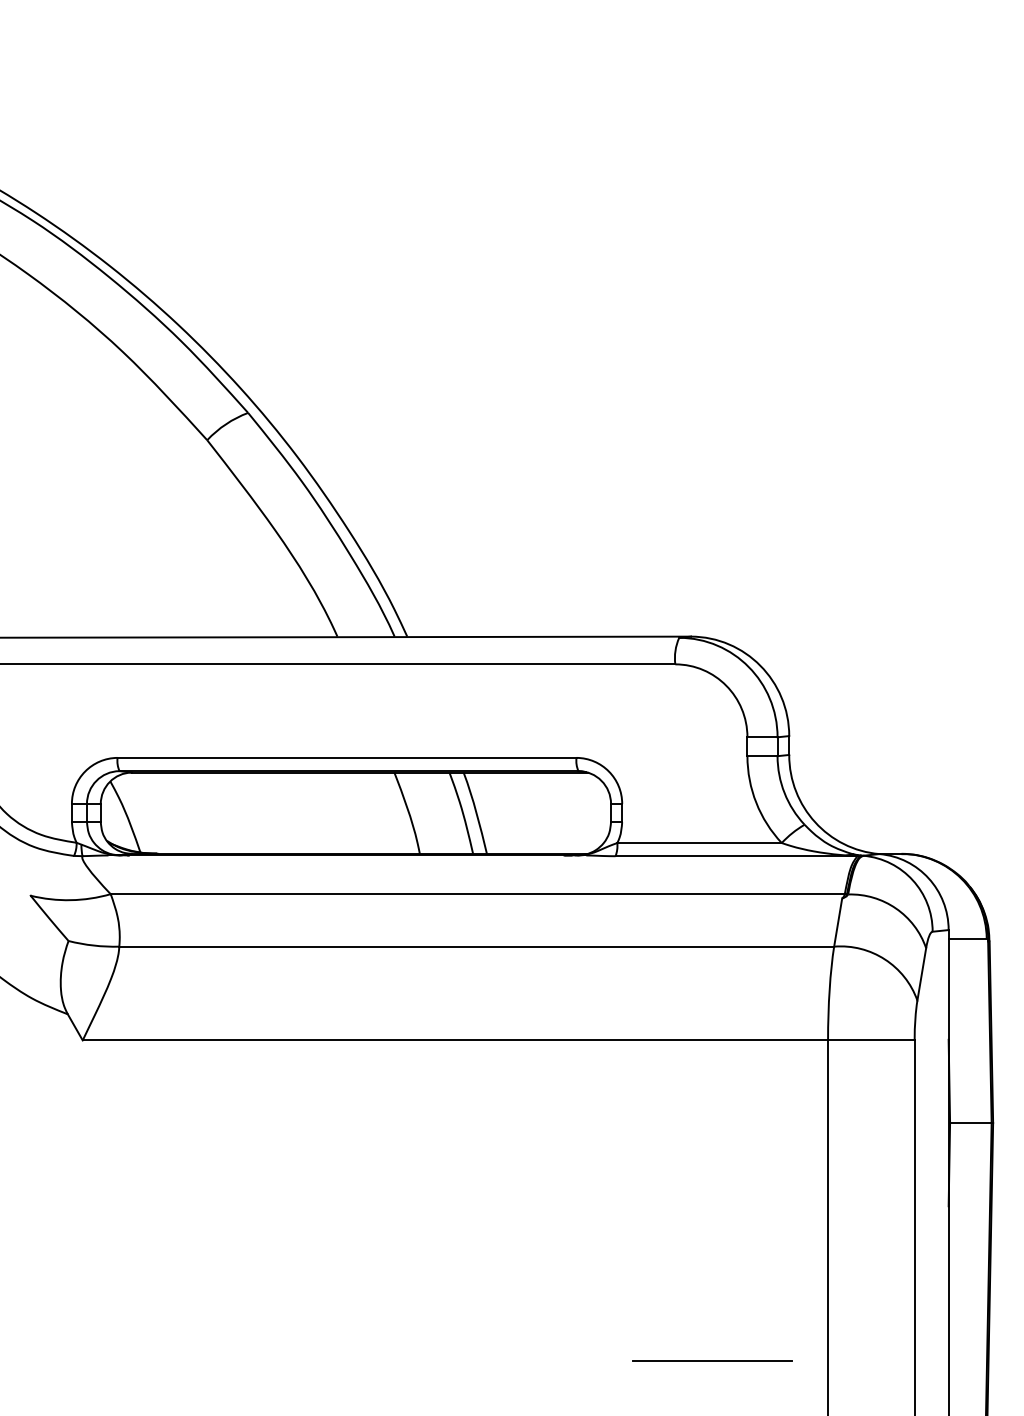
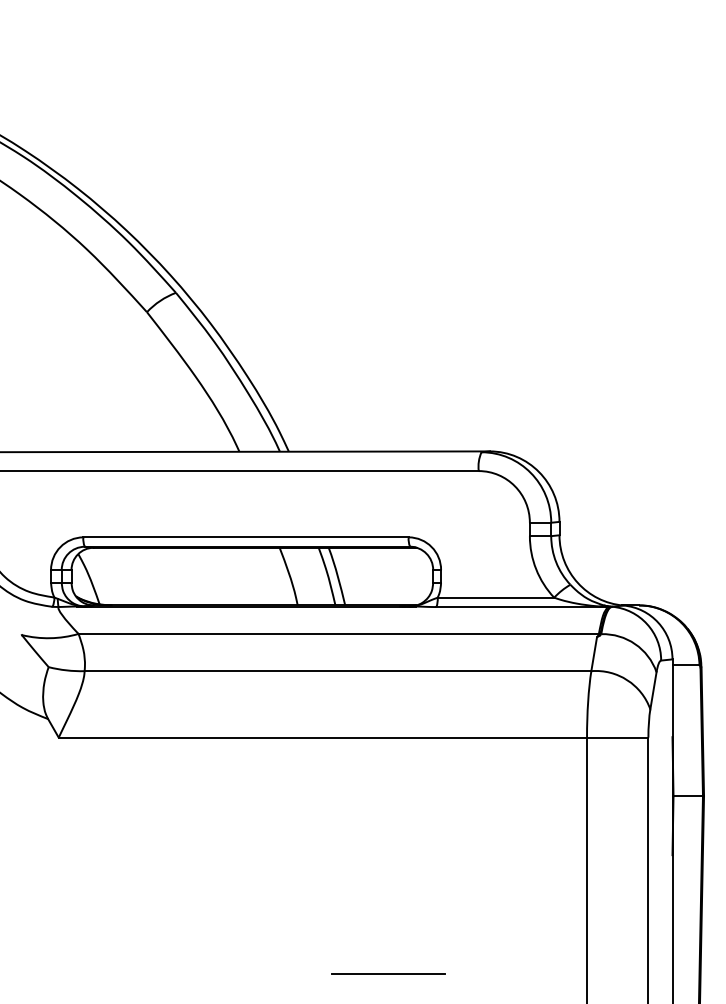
line: (712, 1360) -> (388, 973), moved

